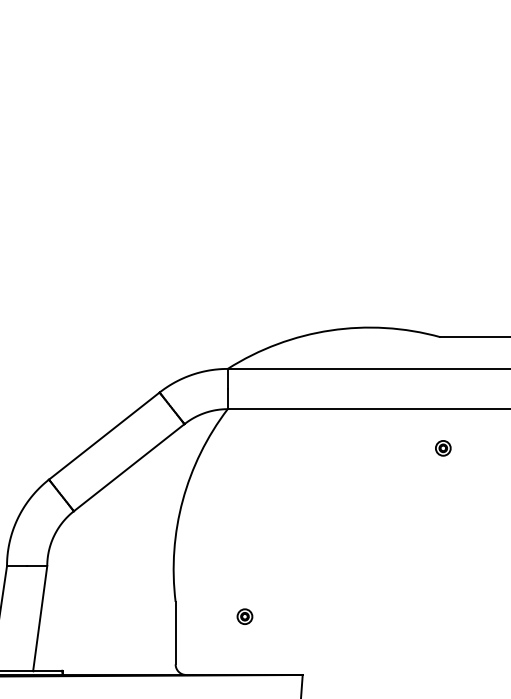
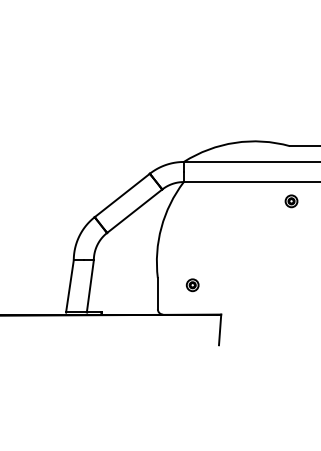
part: (441, 448) -> (290, 201), size x1.6
part: (243, 616) -> (191, 285), size x1.6

